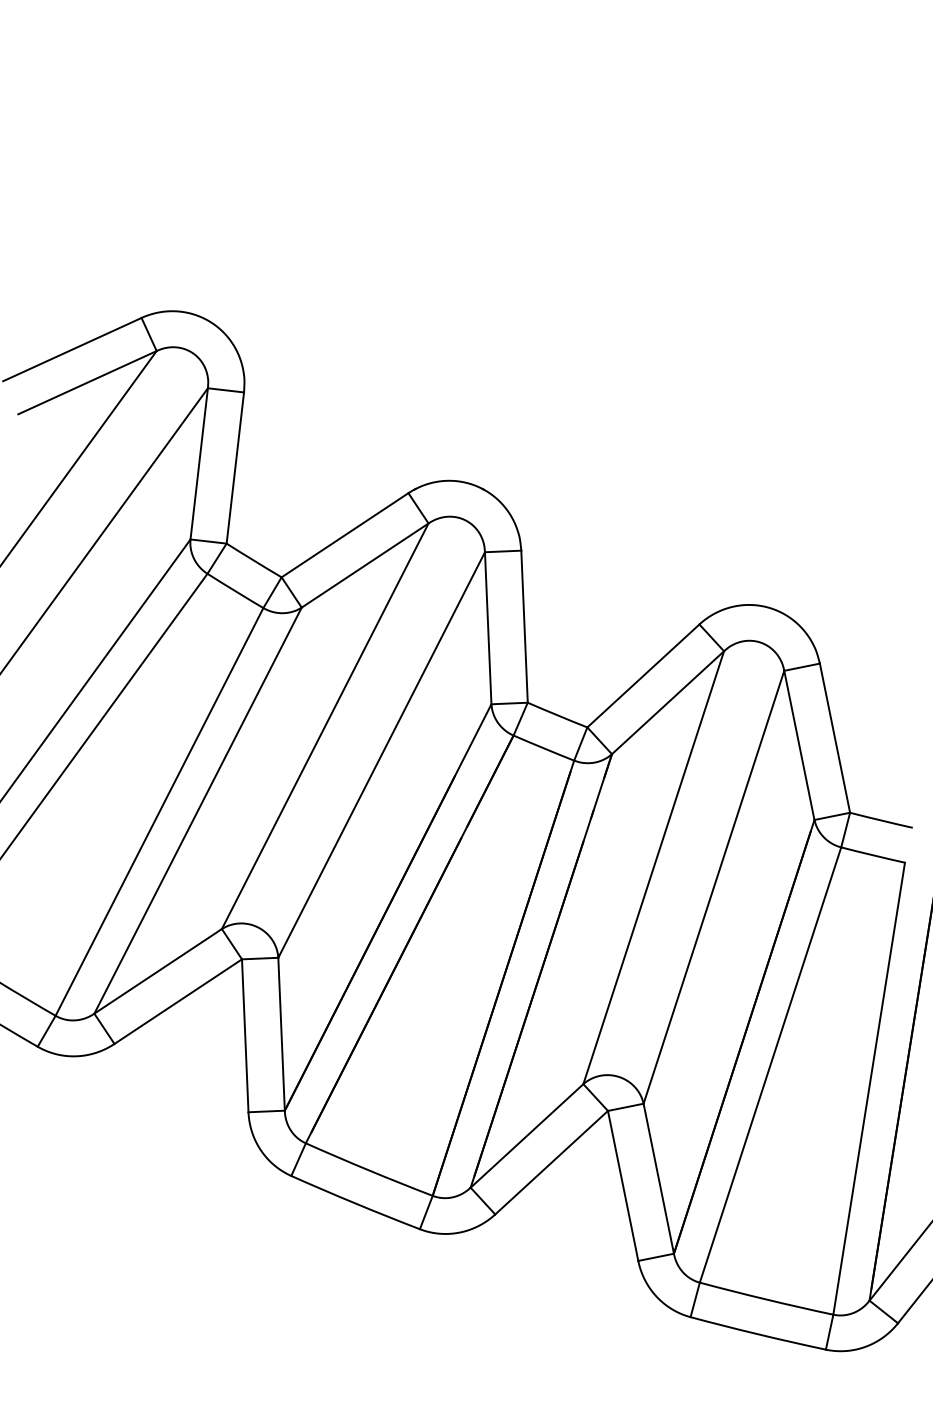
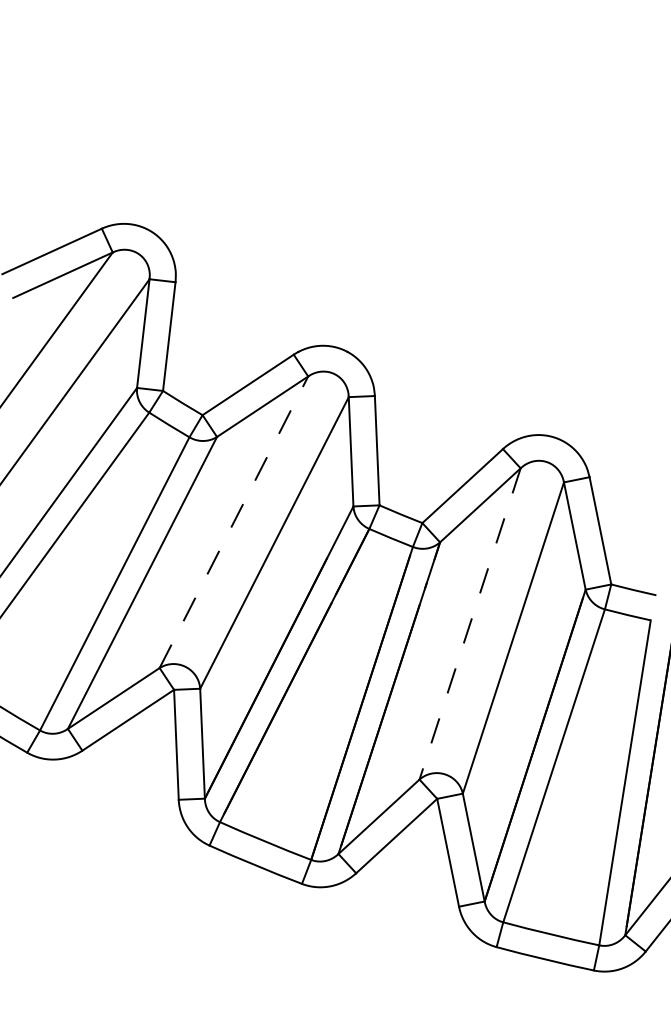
line: (325, 726) -> (234, 522), solid -> dashed
line: (653, 867) -> (469, 623), solid -> dashed

